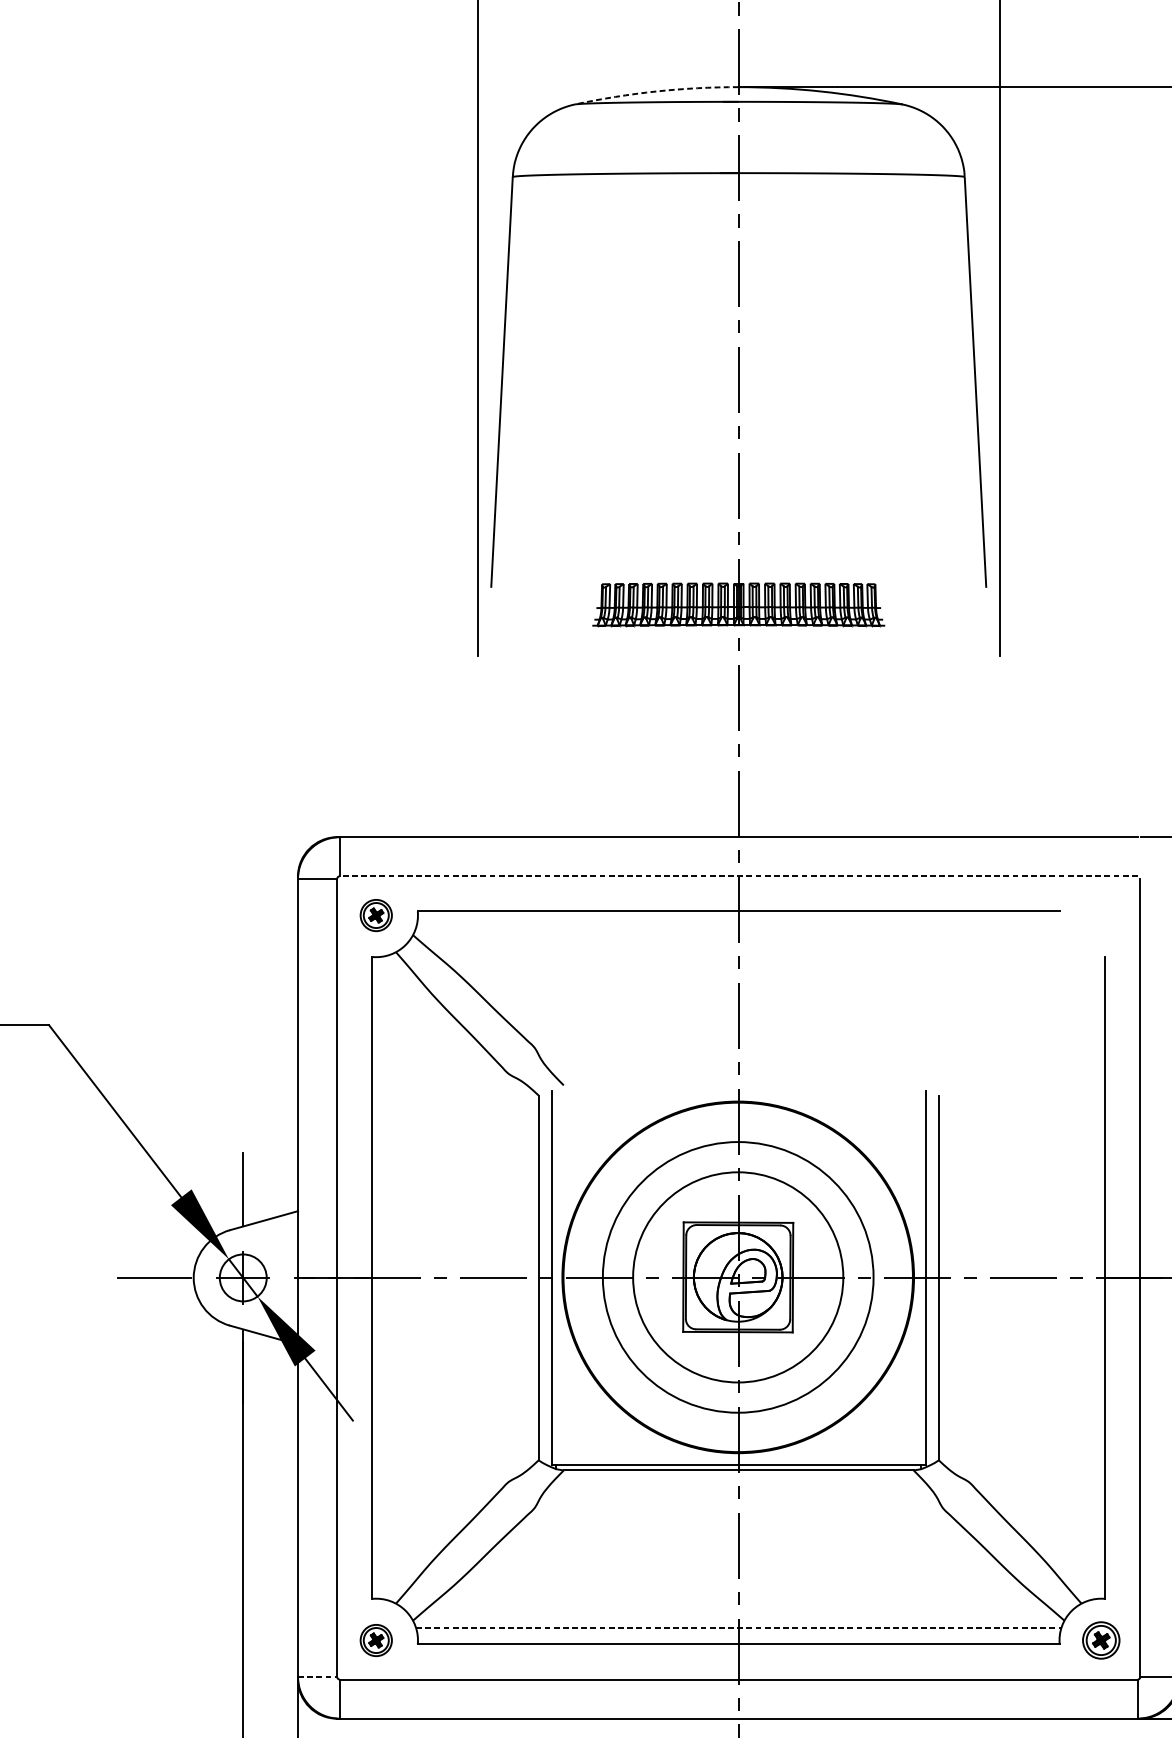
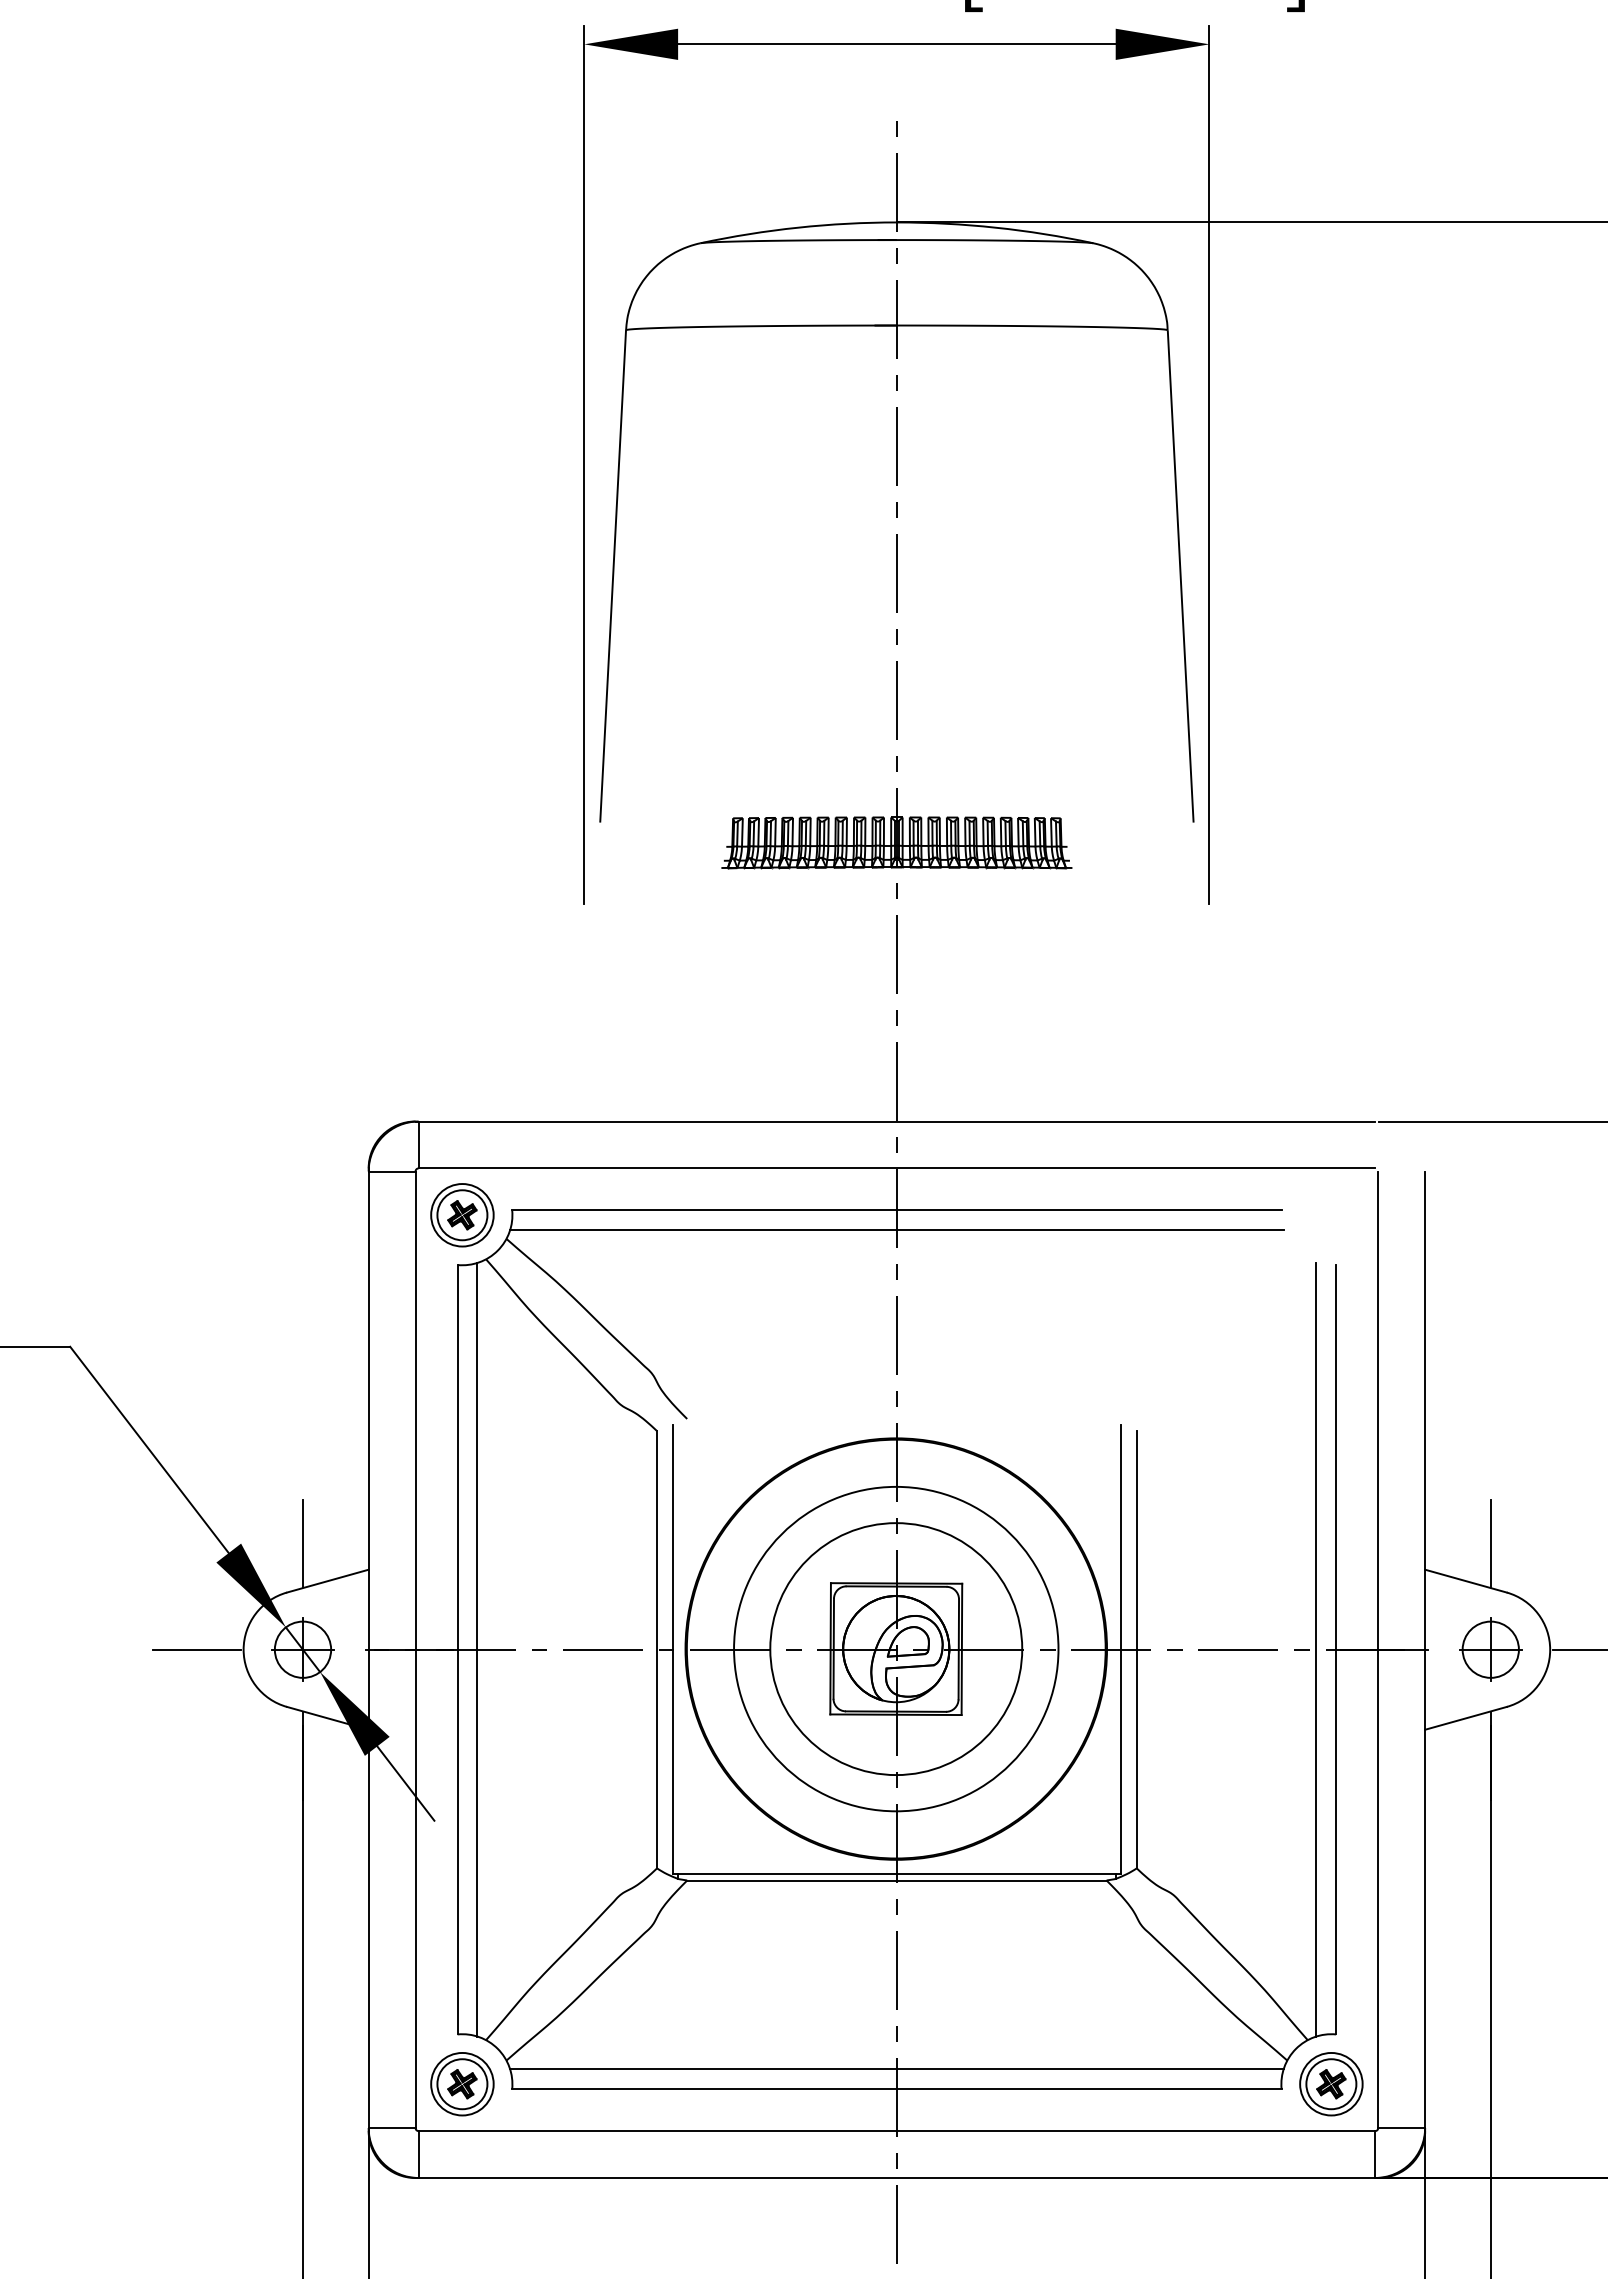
arc: (656, 91) -> (798, 227), dashed -> solid
line: (738, 876) -> (896, 1168), dashed -> solid
part: (376, 915) -> (462, 1215), size x1.67
line: (738, 928) -> (896, 1230), added
line: (388, 1277) -> (477, 1649), added
line: (1088, 1277) -> (1316, 1649), added
line: (738, 1628) -> (896, 2069), dashed -> solid
part: (376, 1640) -> (462, 2084), size x1.67
part: (1101, 1640) -> (1331, 2084), size x1.43
line: (317, 1676) -> (392, 2127), dashed -> solid

